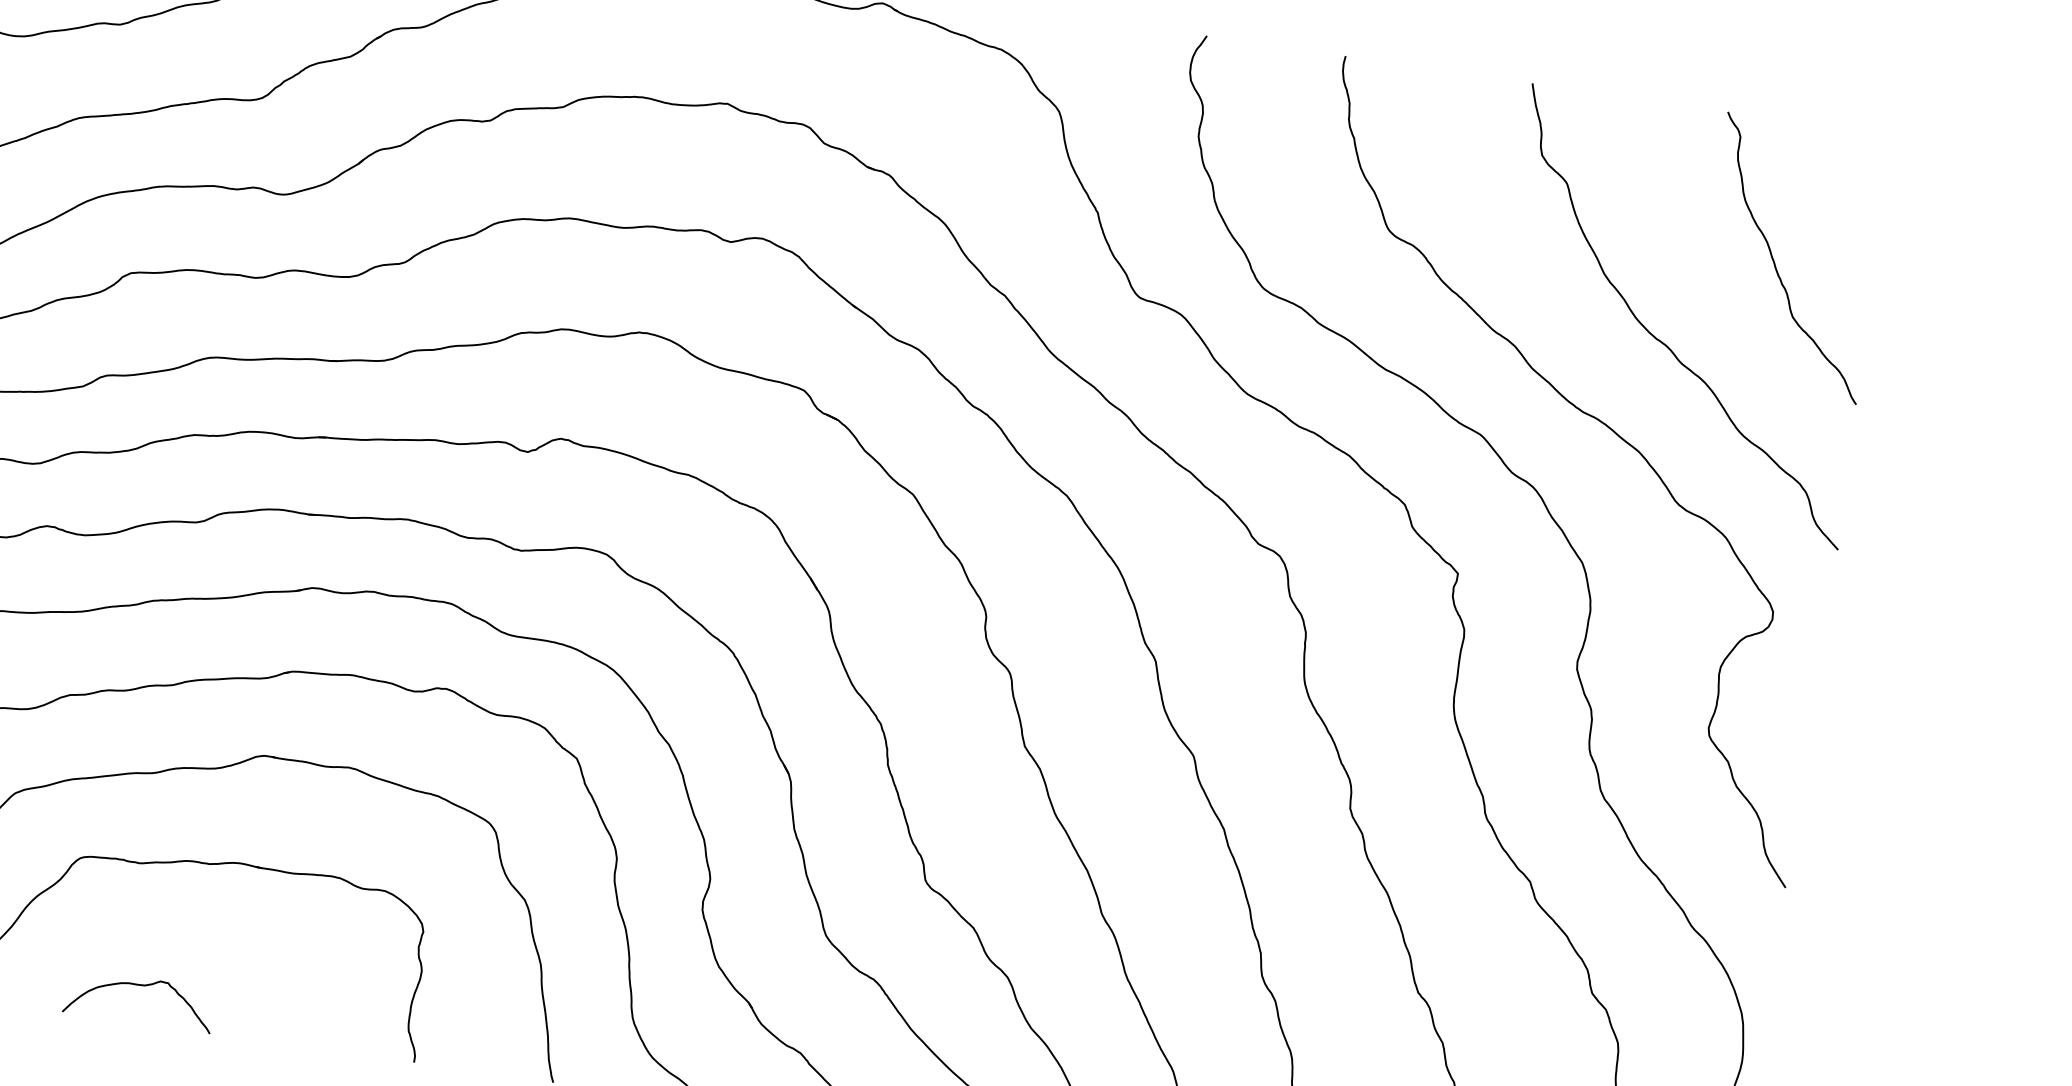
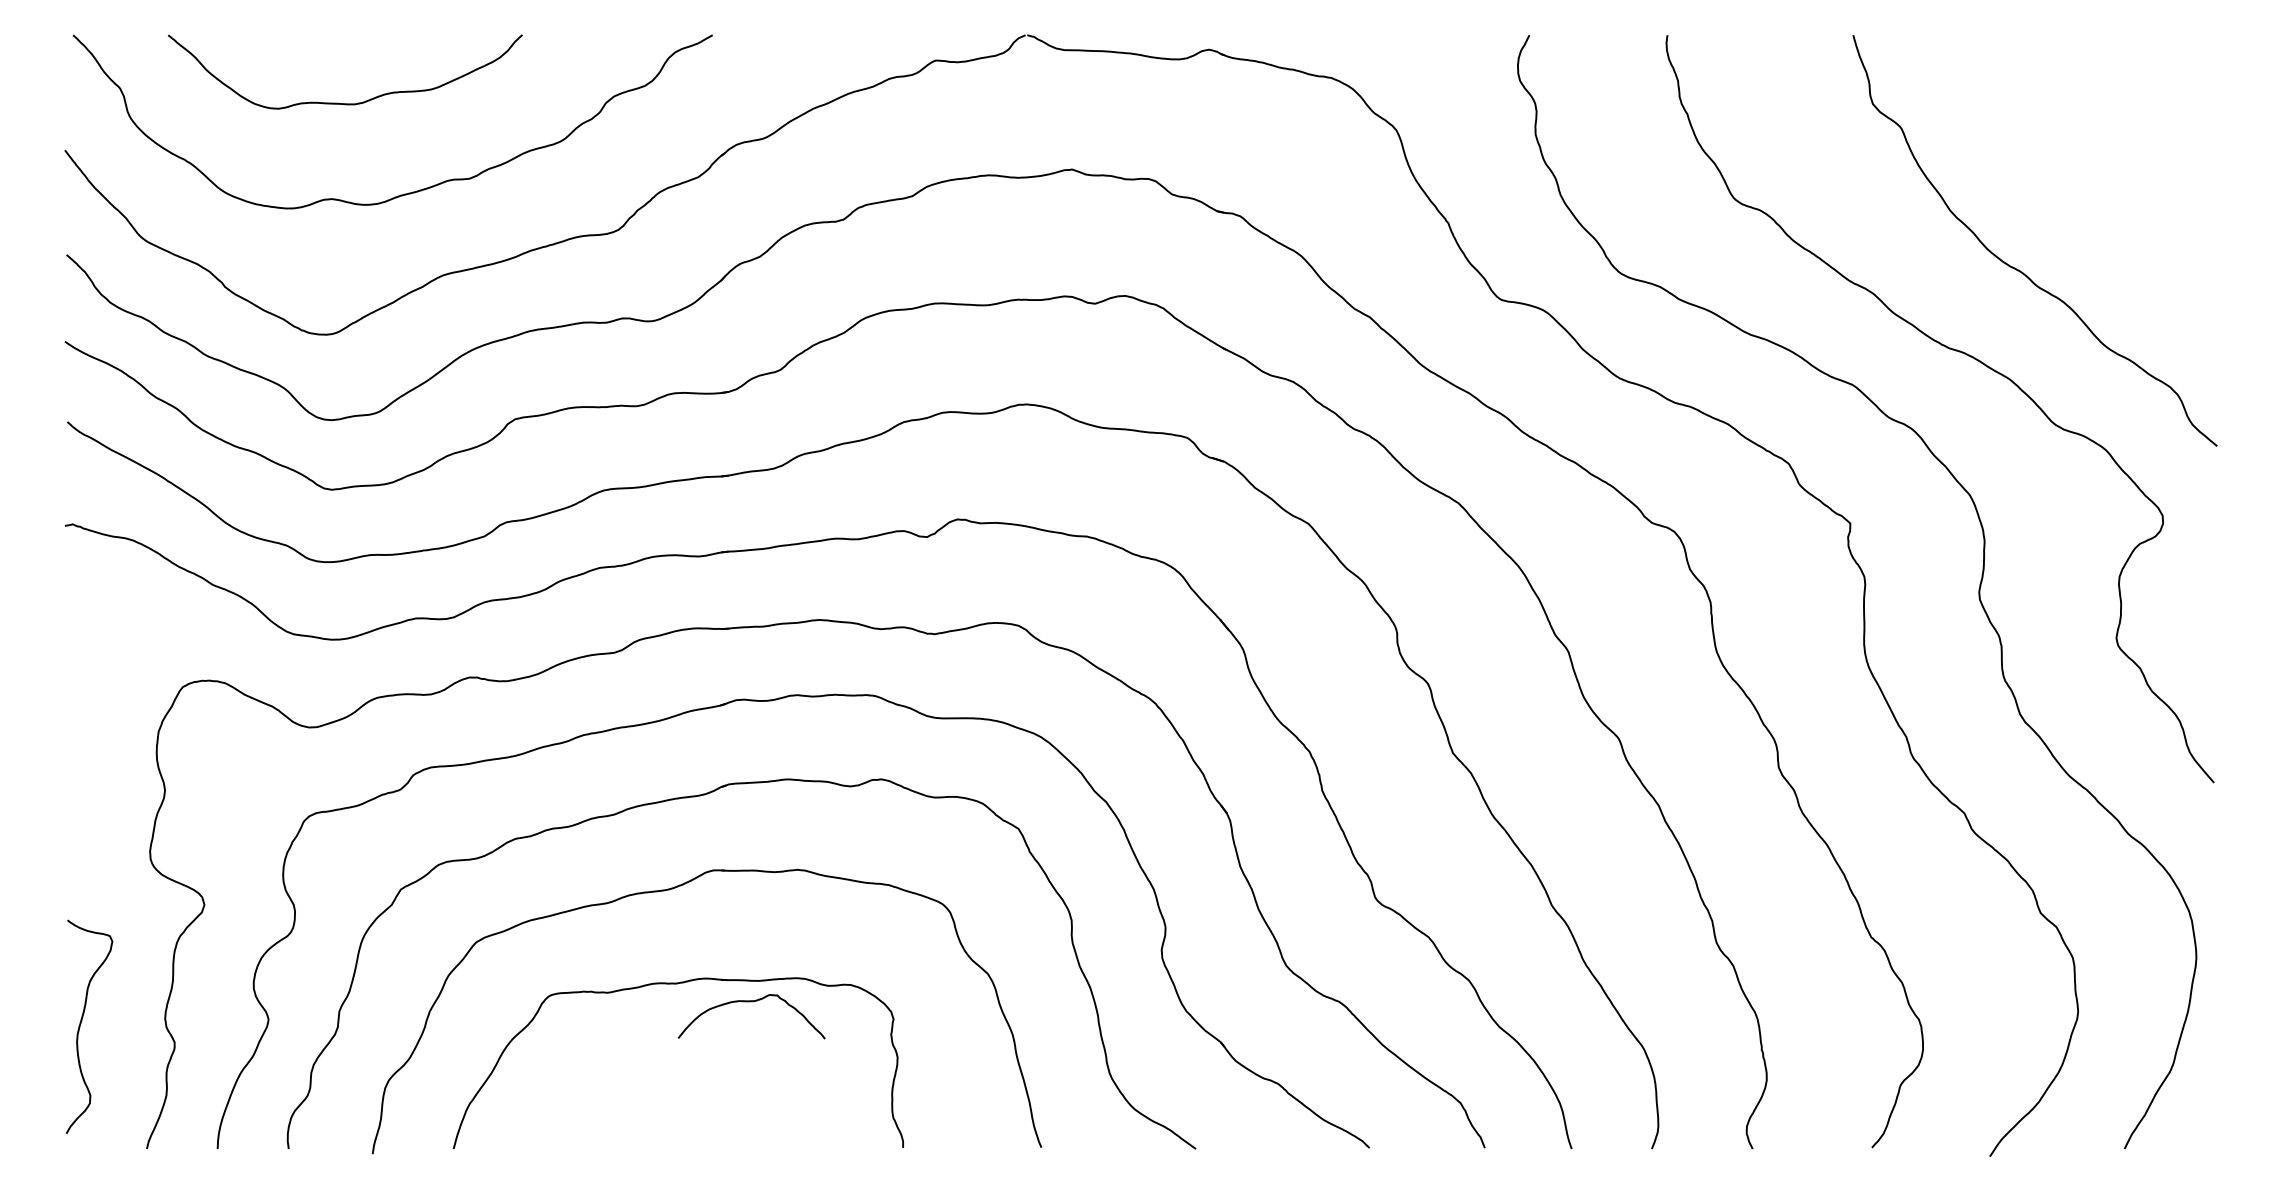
curve: (1775, 262) -> (2115, 175), removed
curve: (141, 986) -> (751, 1002), moved

